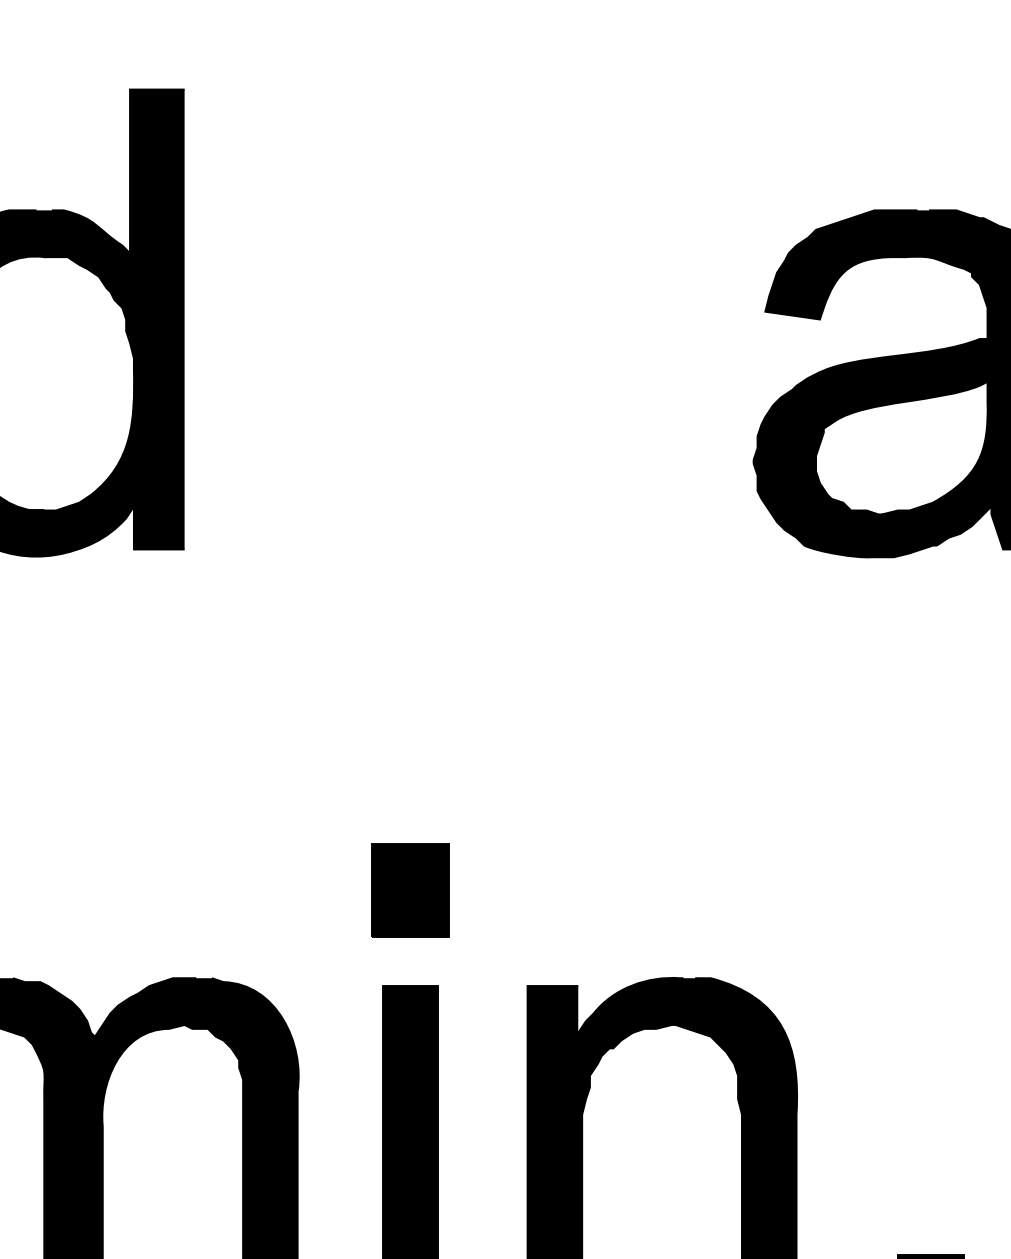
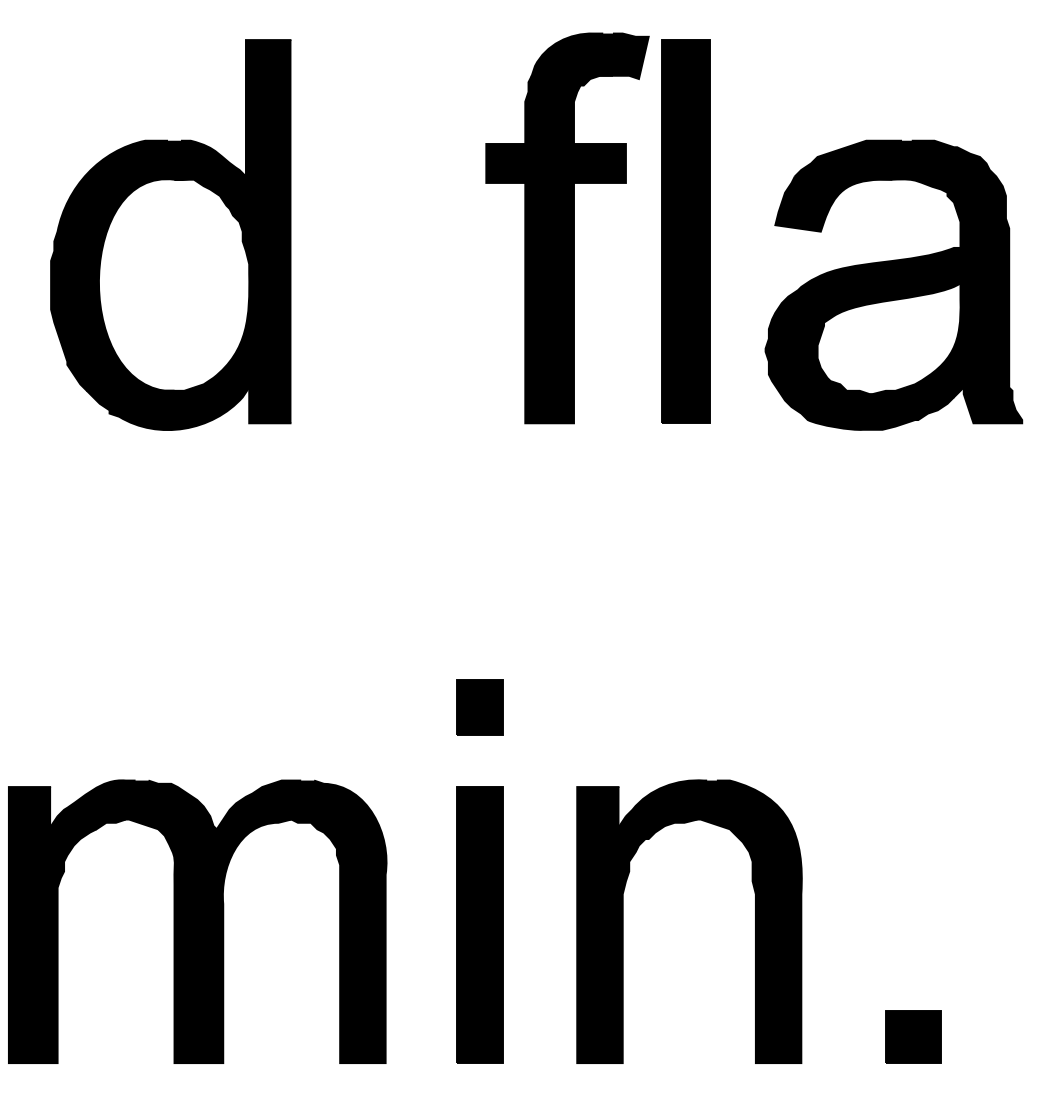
part: (515, 315) -> (567, 228), added
part: (657, 319) -> (685, 231), added
part: (410, 890) -> (479, 707), size x0.71

